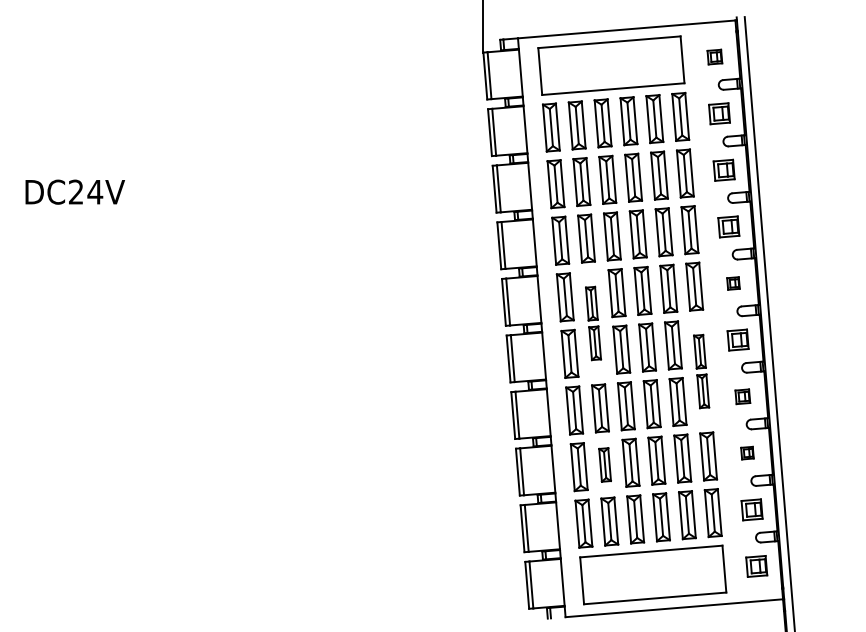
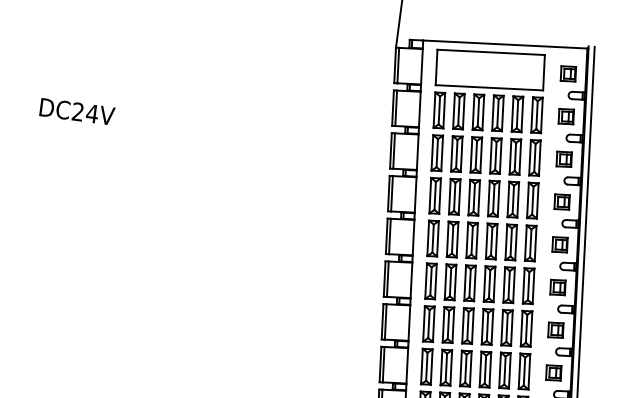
part: (714, 56) -> (568, 73), size x1.43
part: (733, 283) -> (560, 244), size x1.67
part: (593, 323) -> (451, 260), size x1.43
part: (701, 371) -> (527, 307), size x1.43
part: (742, 396) -> (555, 330), size x1.43
part: (747, 452) -> (553, 372), size x1.67
part: (604, 464) -> (445, 367), size x1.43

